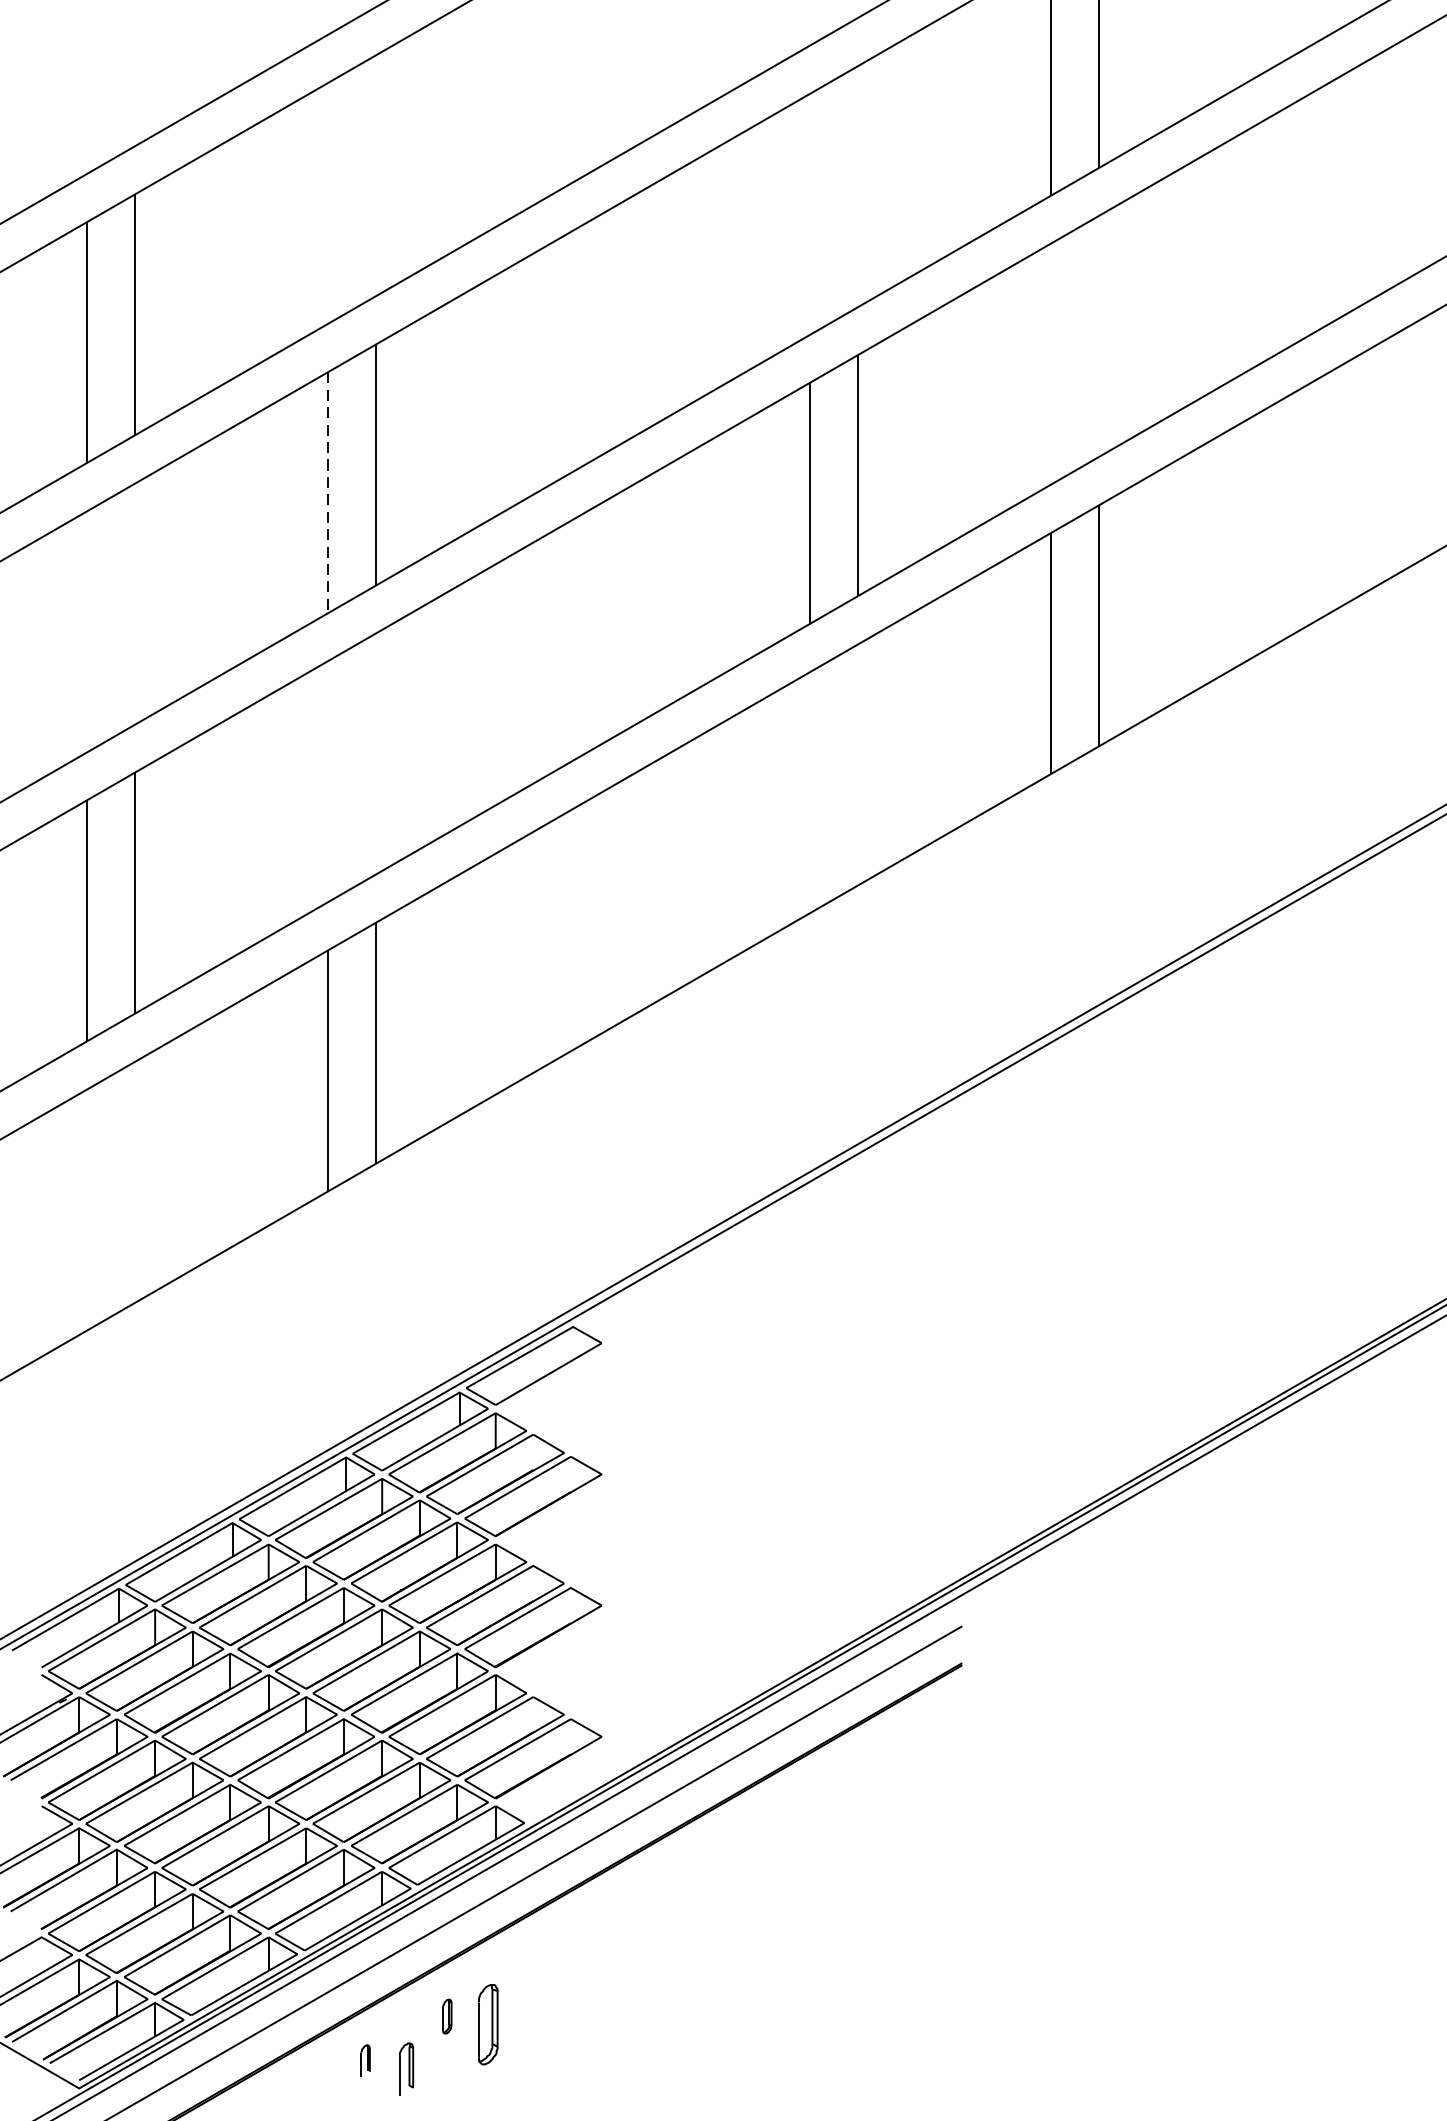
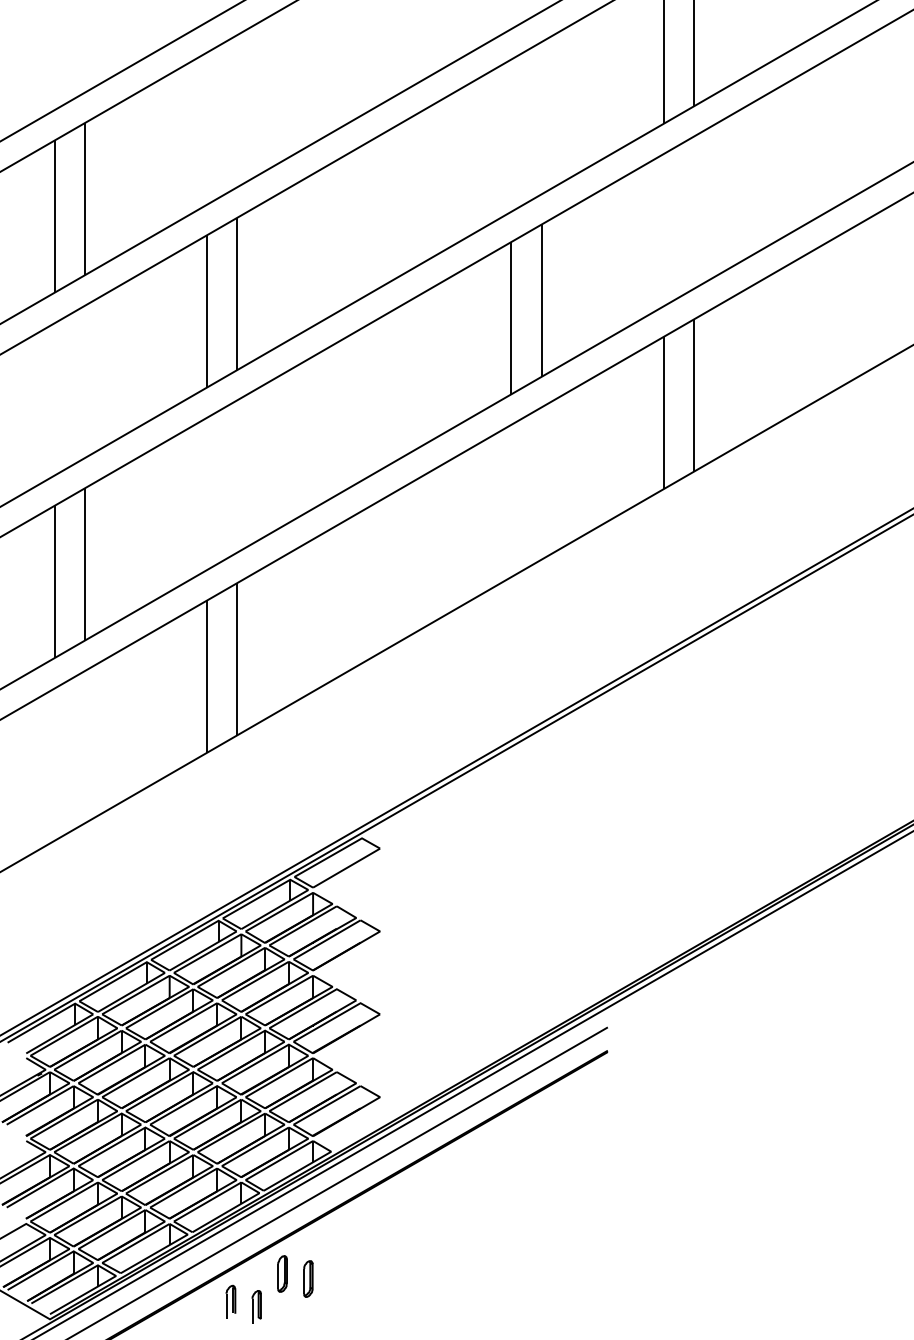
line: (326, 492) -> (206, 311), dashed -> solid
part: (447, 2015) -> (282, 1273), size x1.67
part: (488, 2023) -> (308, 1278), size x0.71
part: (364, 2060) -> (230, 1301), size x1.67

